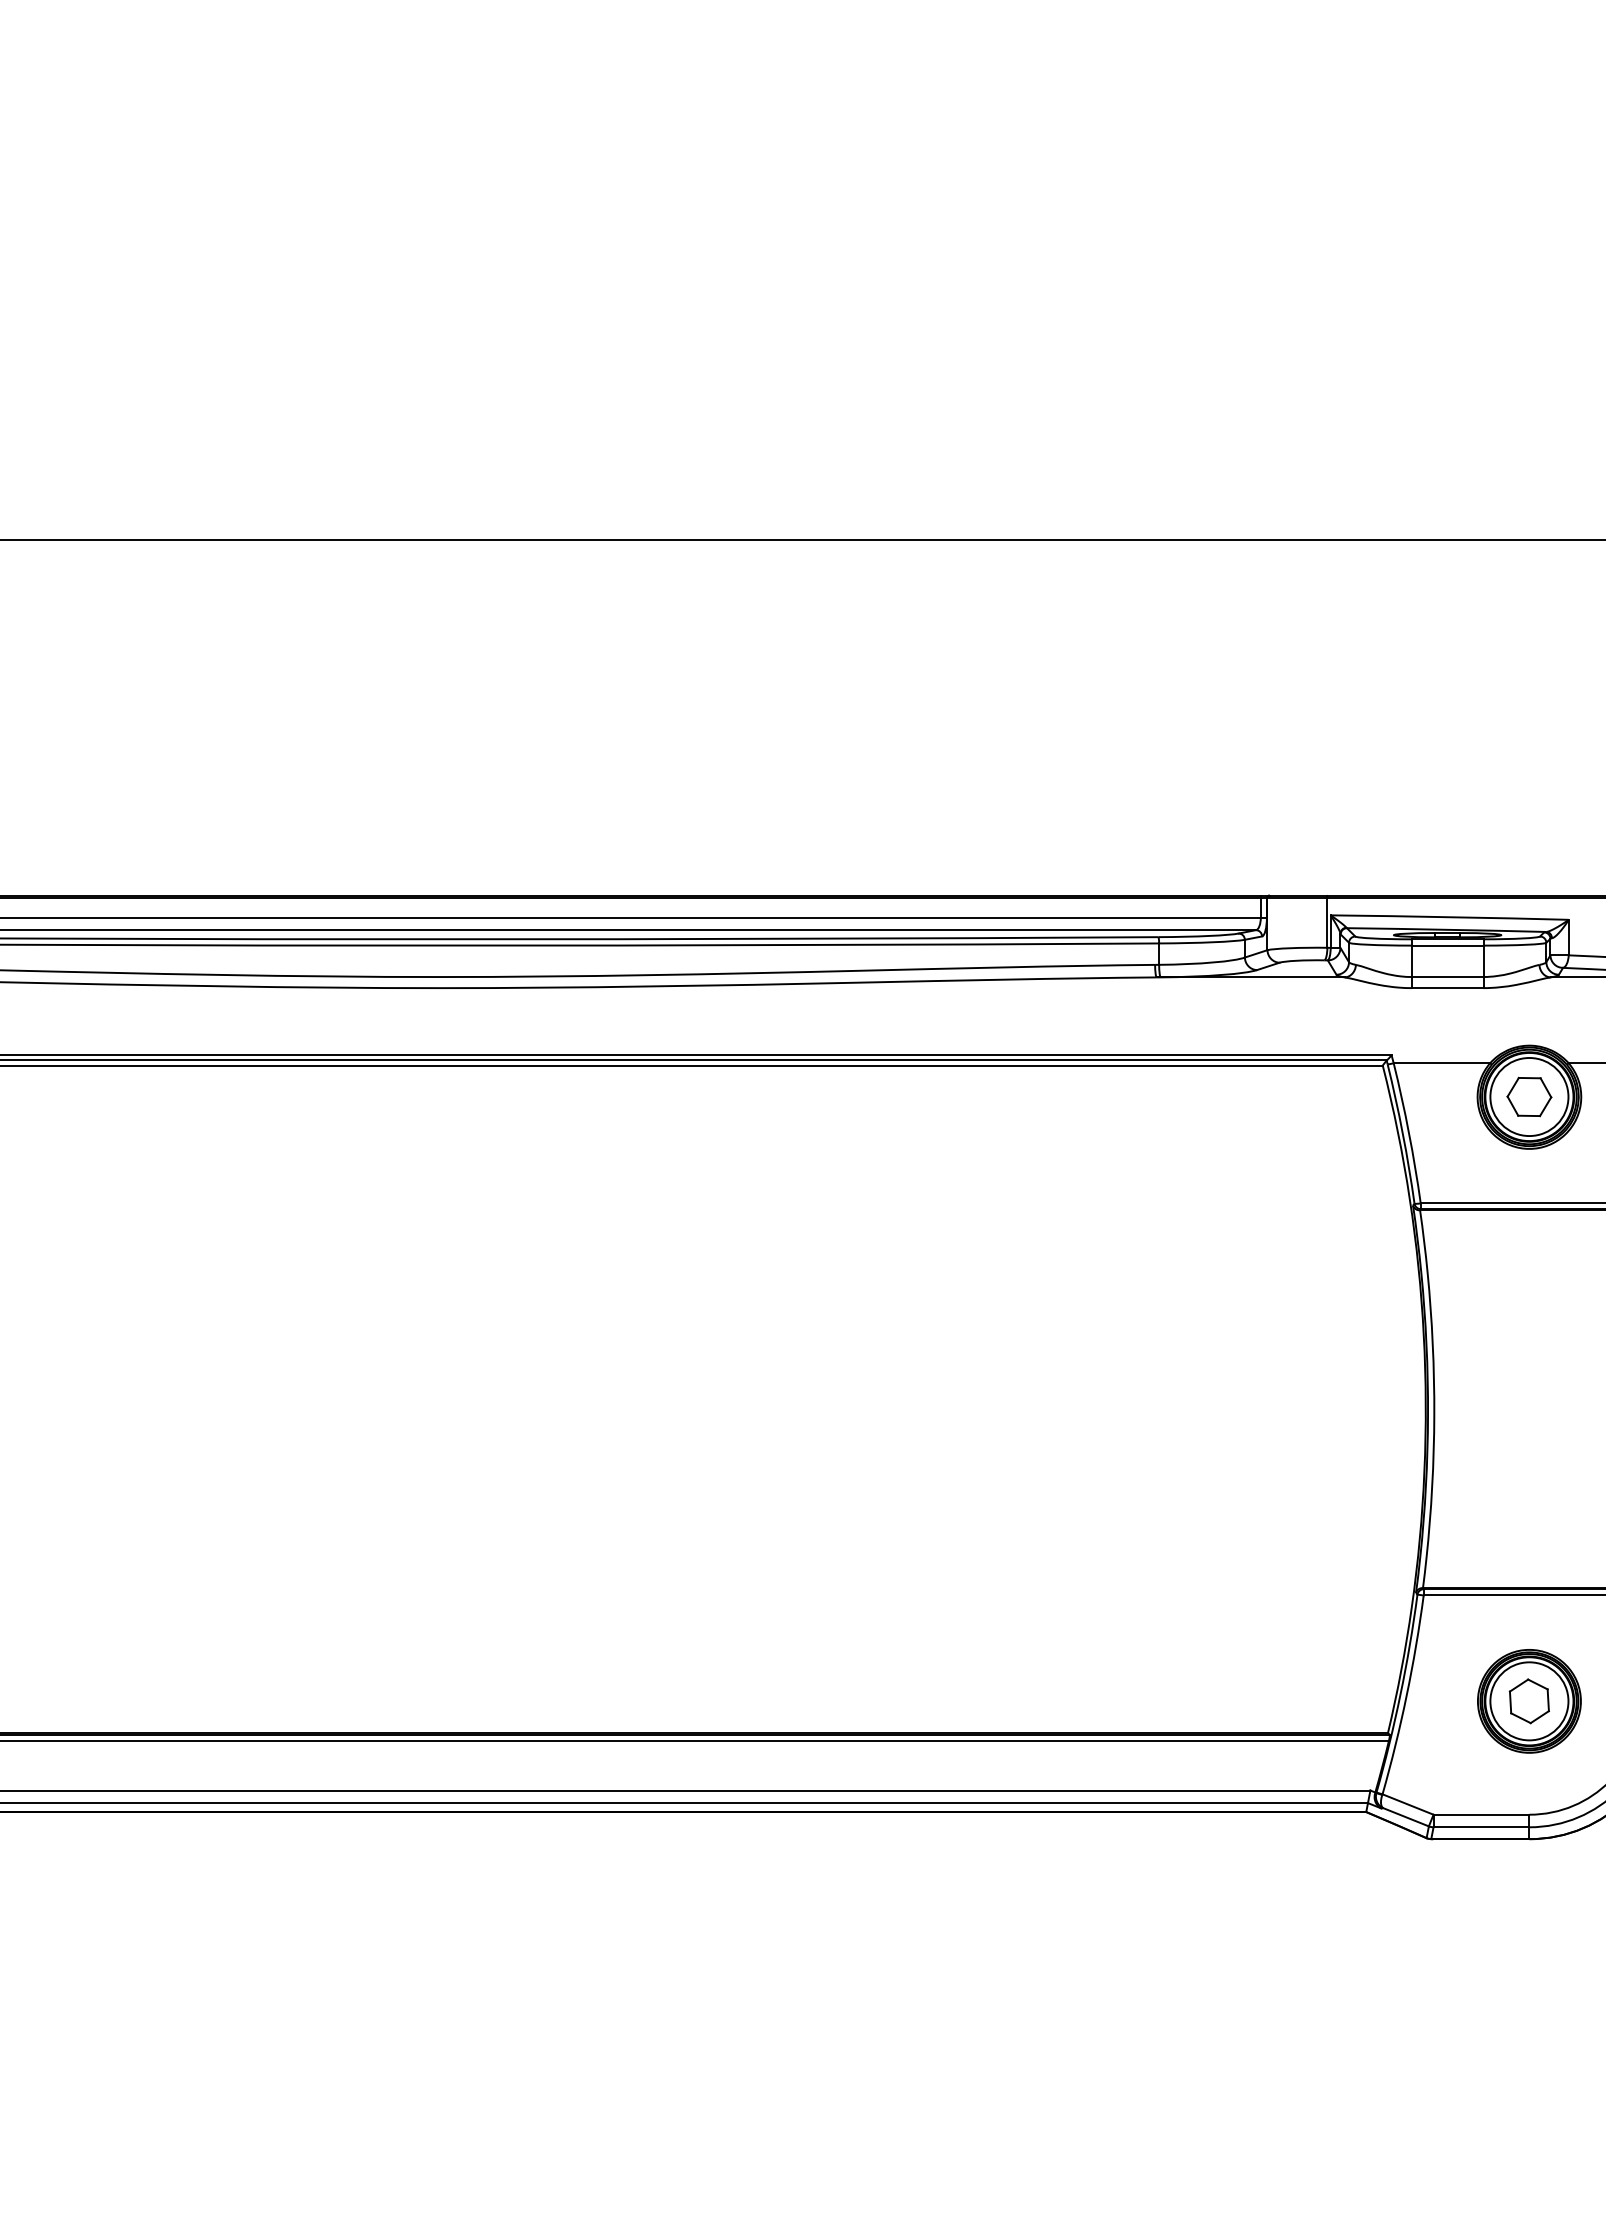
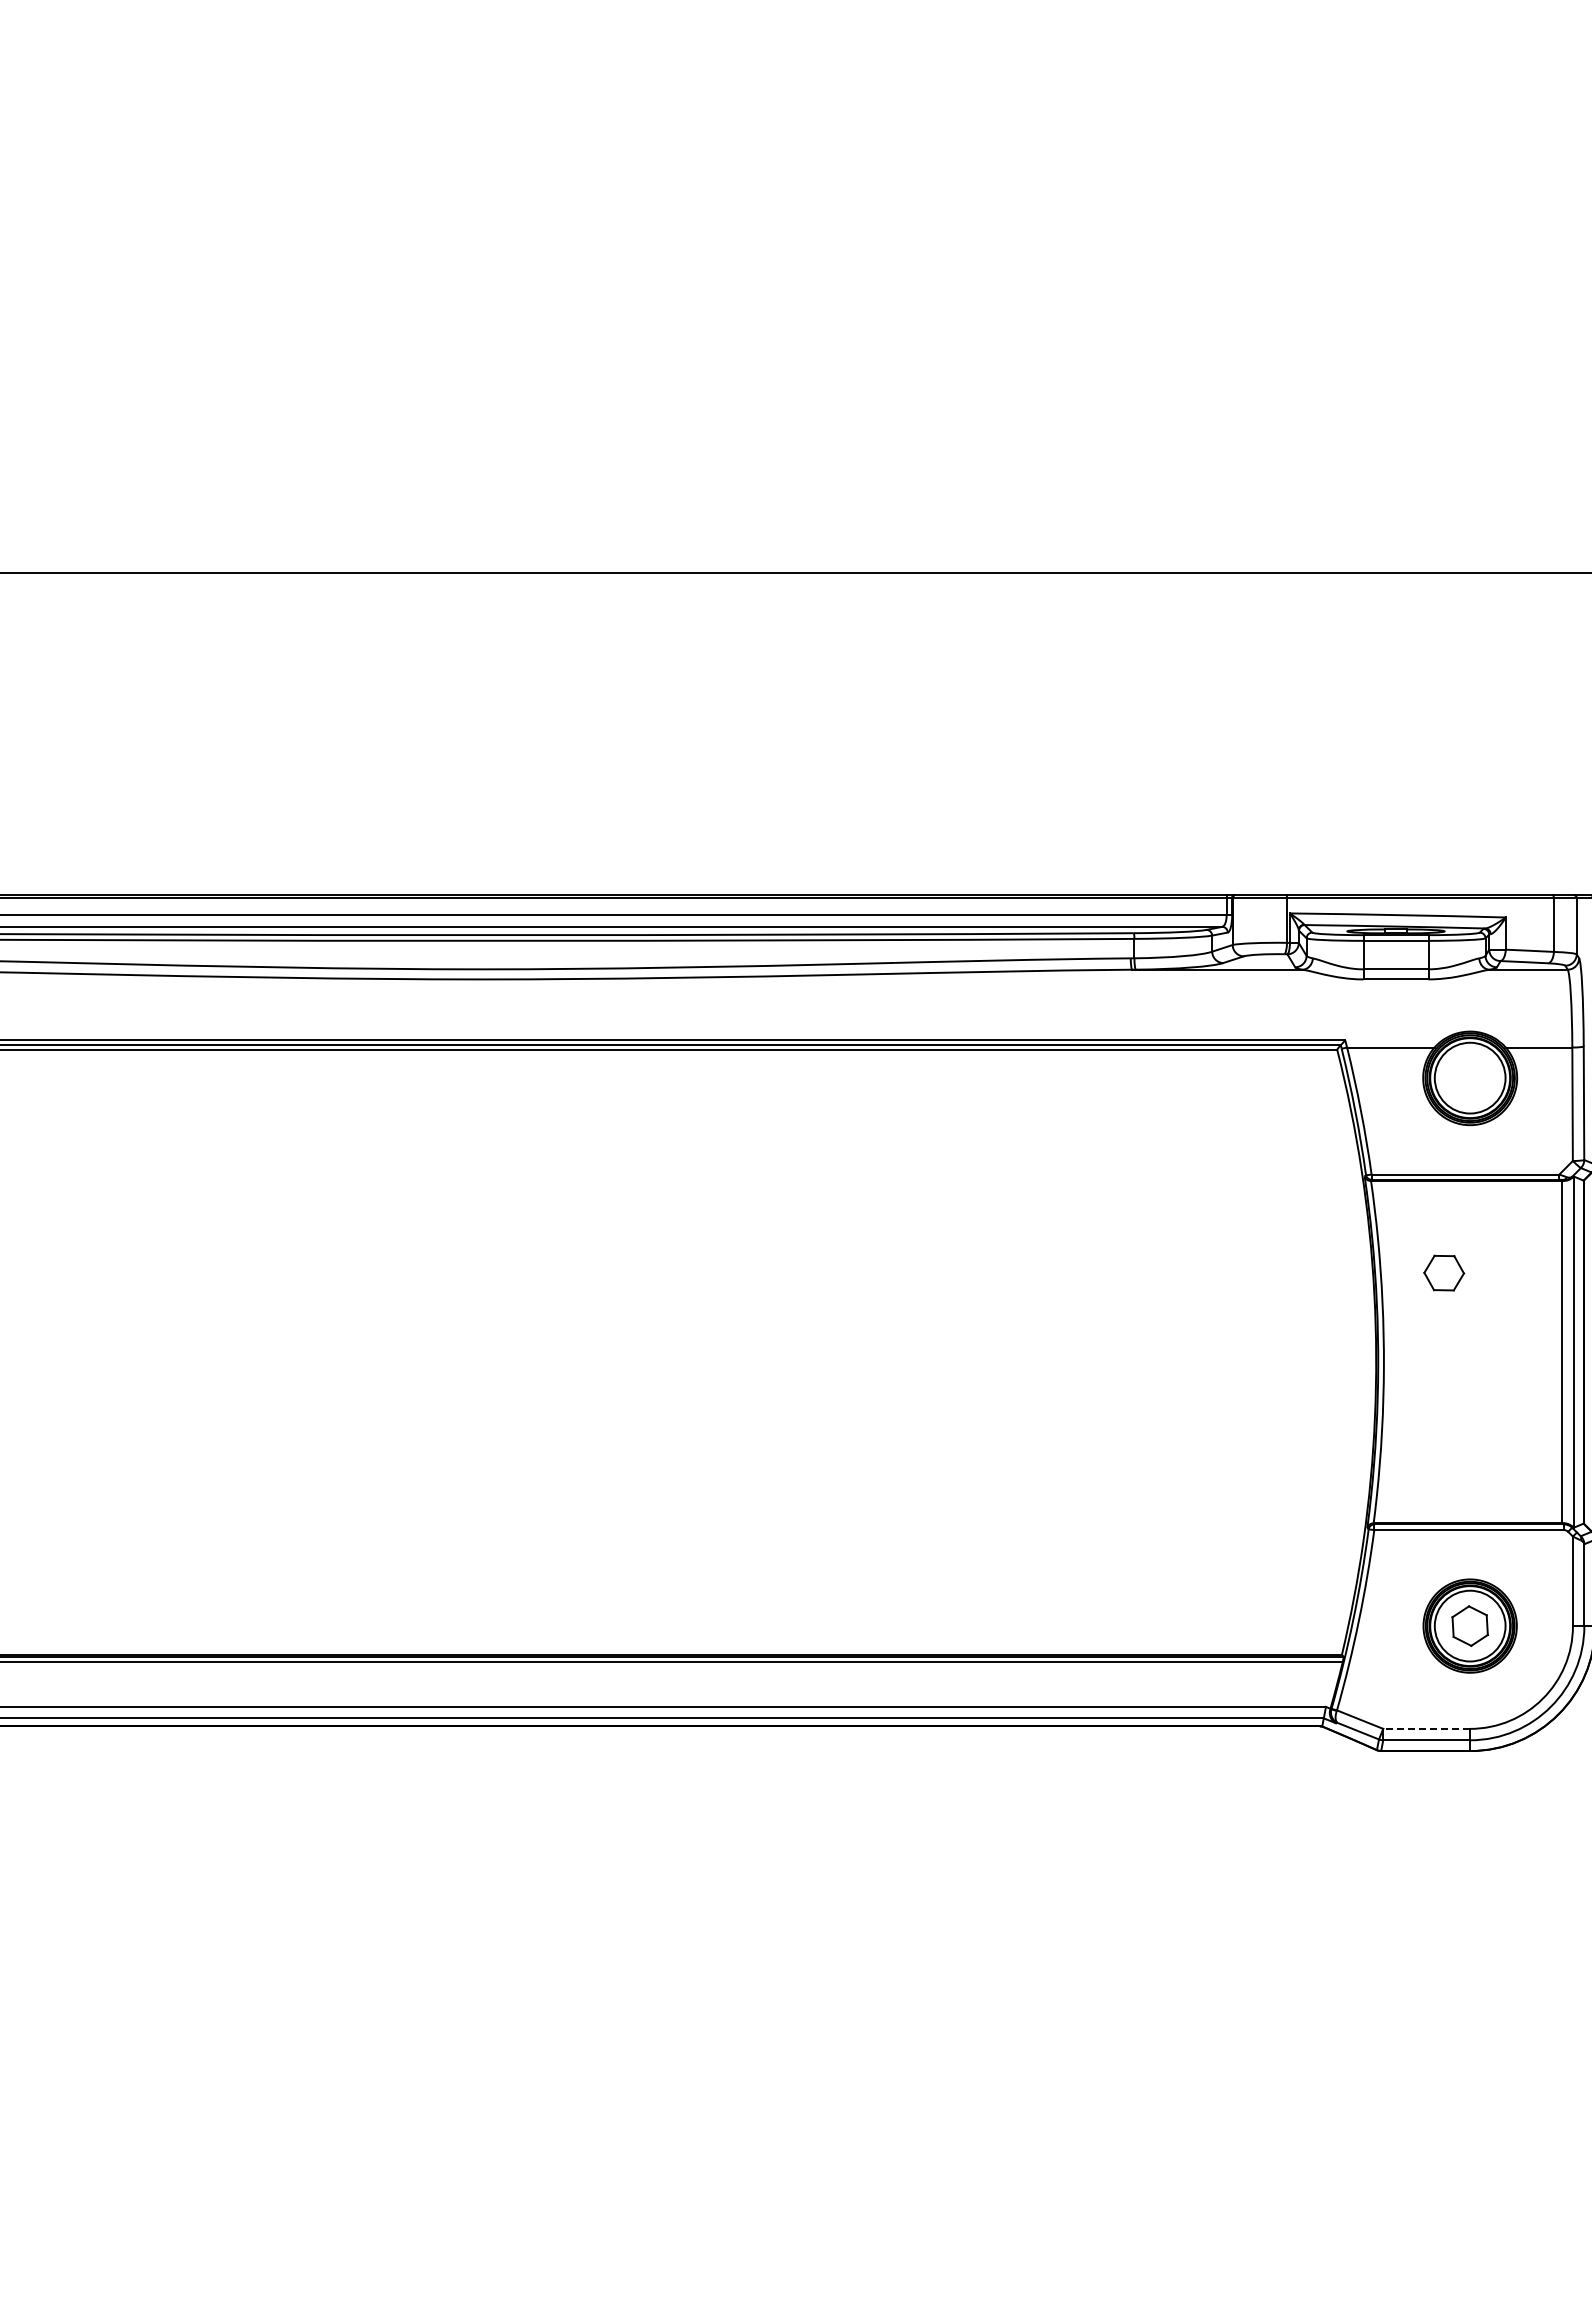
part: (1529, 1096) -> (1444, 1272), moved
line: (1481, 1814) -> (1426, 1728), solid -> dashed

